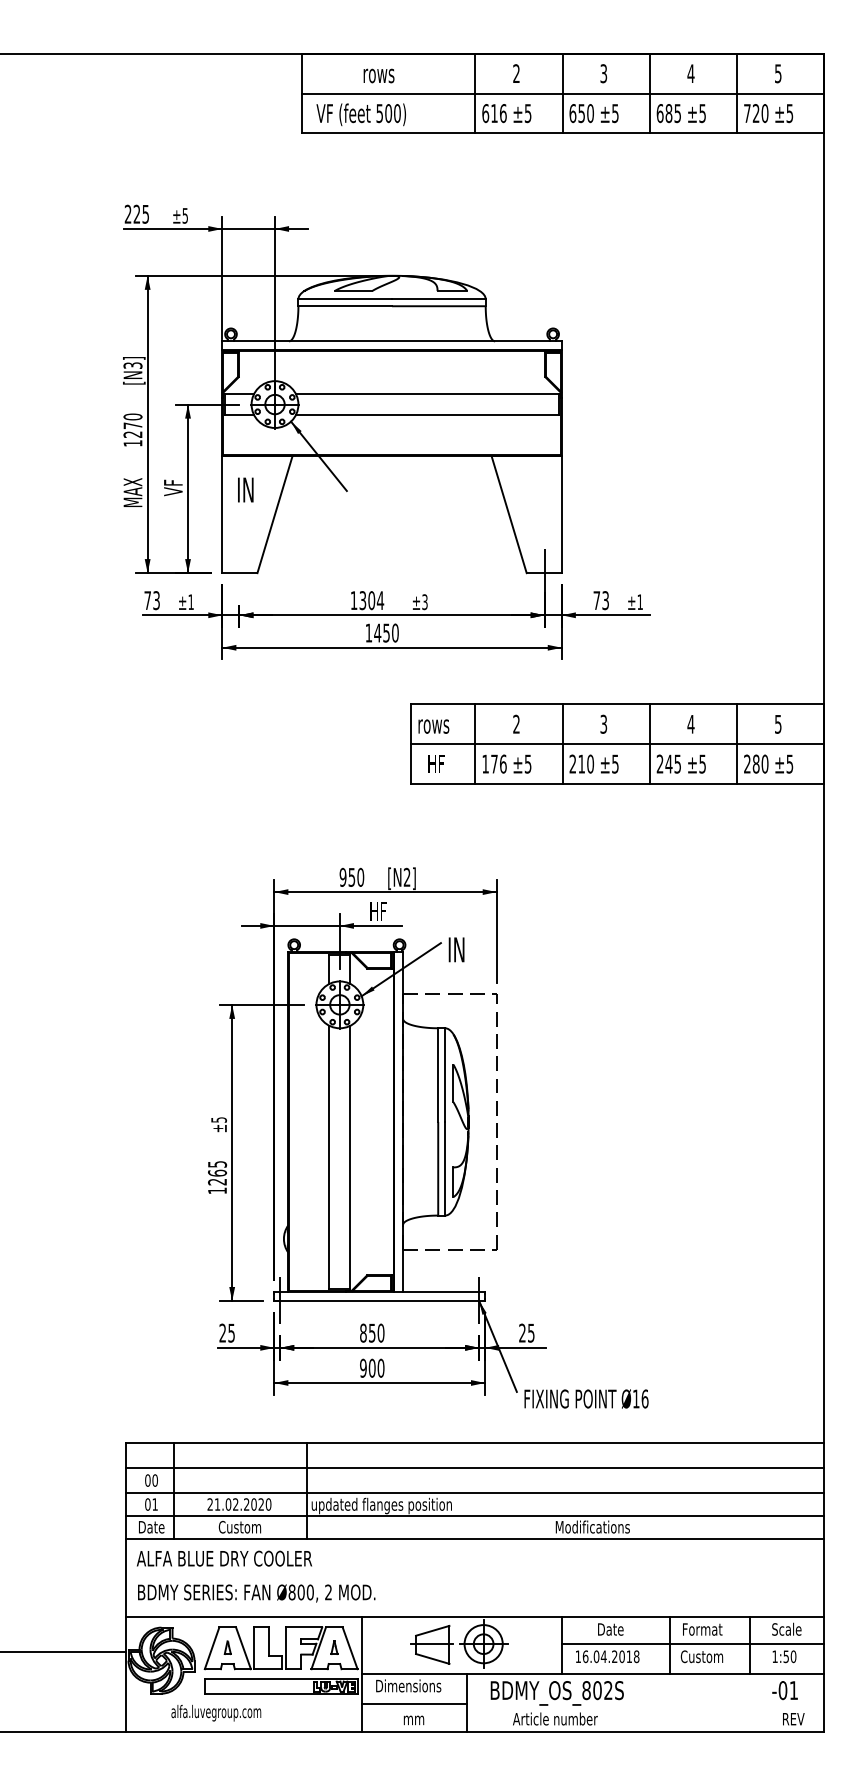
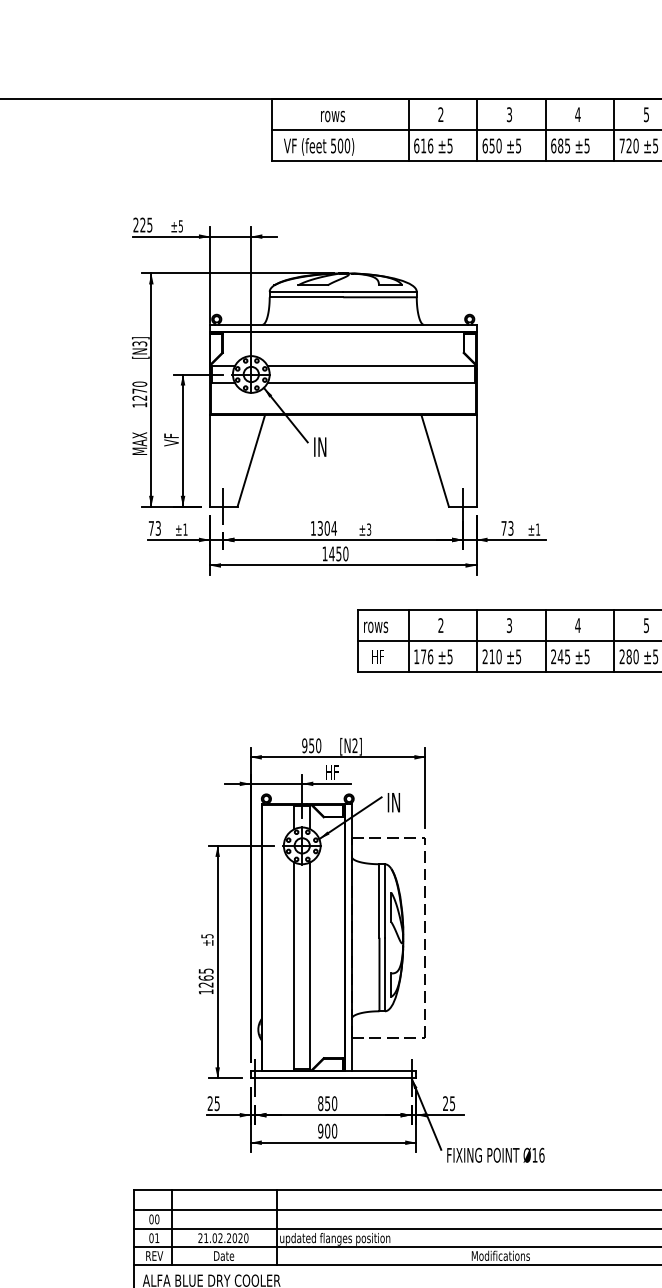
text: (245, 489) -> (320, 446), moved
line: (239, 572) -> (223, 506), added
text: (239, 1526) -> (223, 1255), Custom -> Date
text: (151, 1527) -> (154, 1256), Date -> REV

